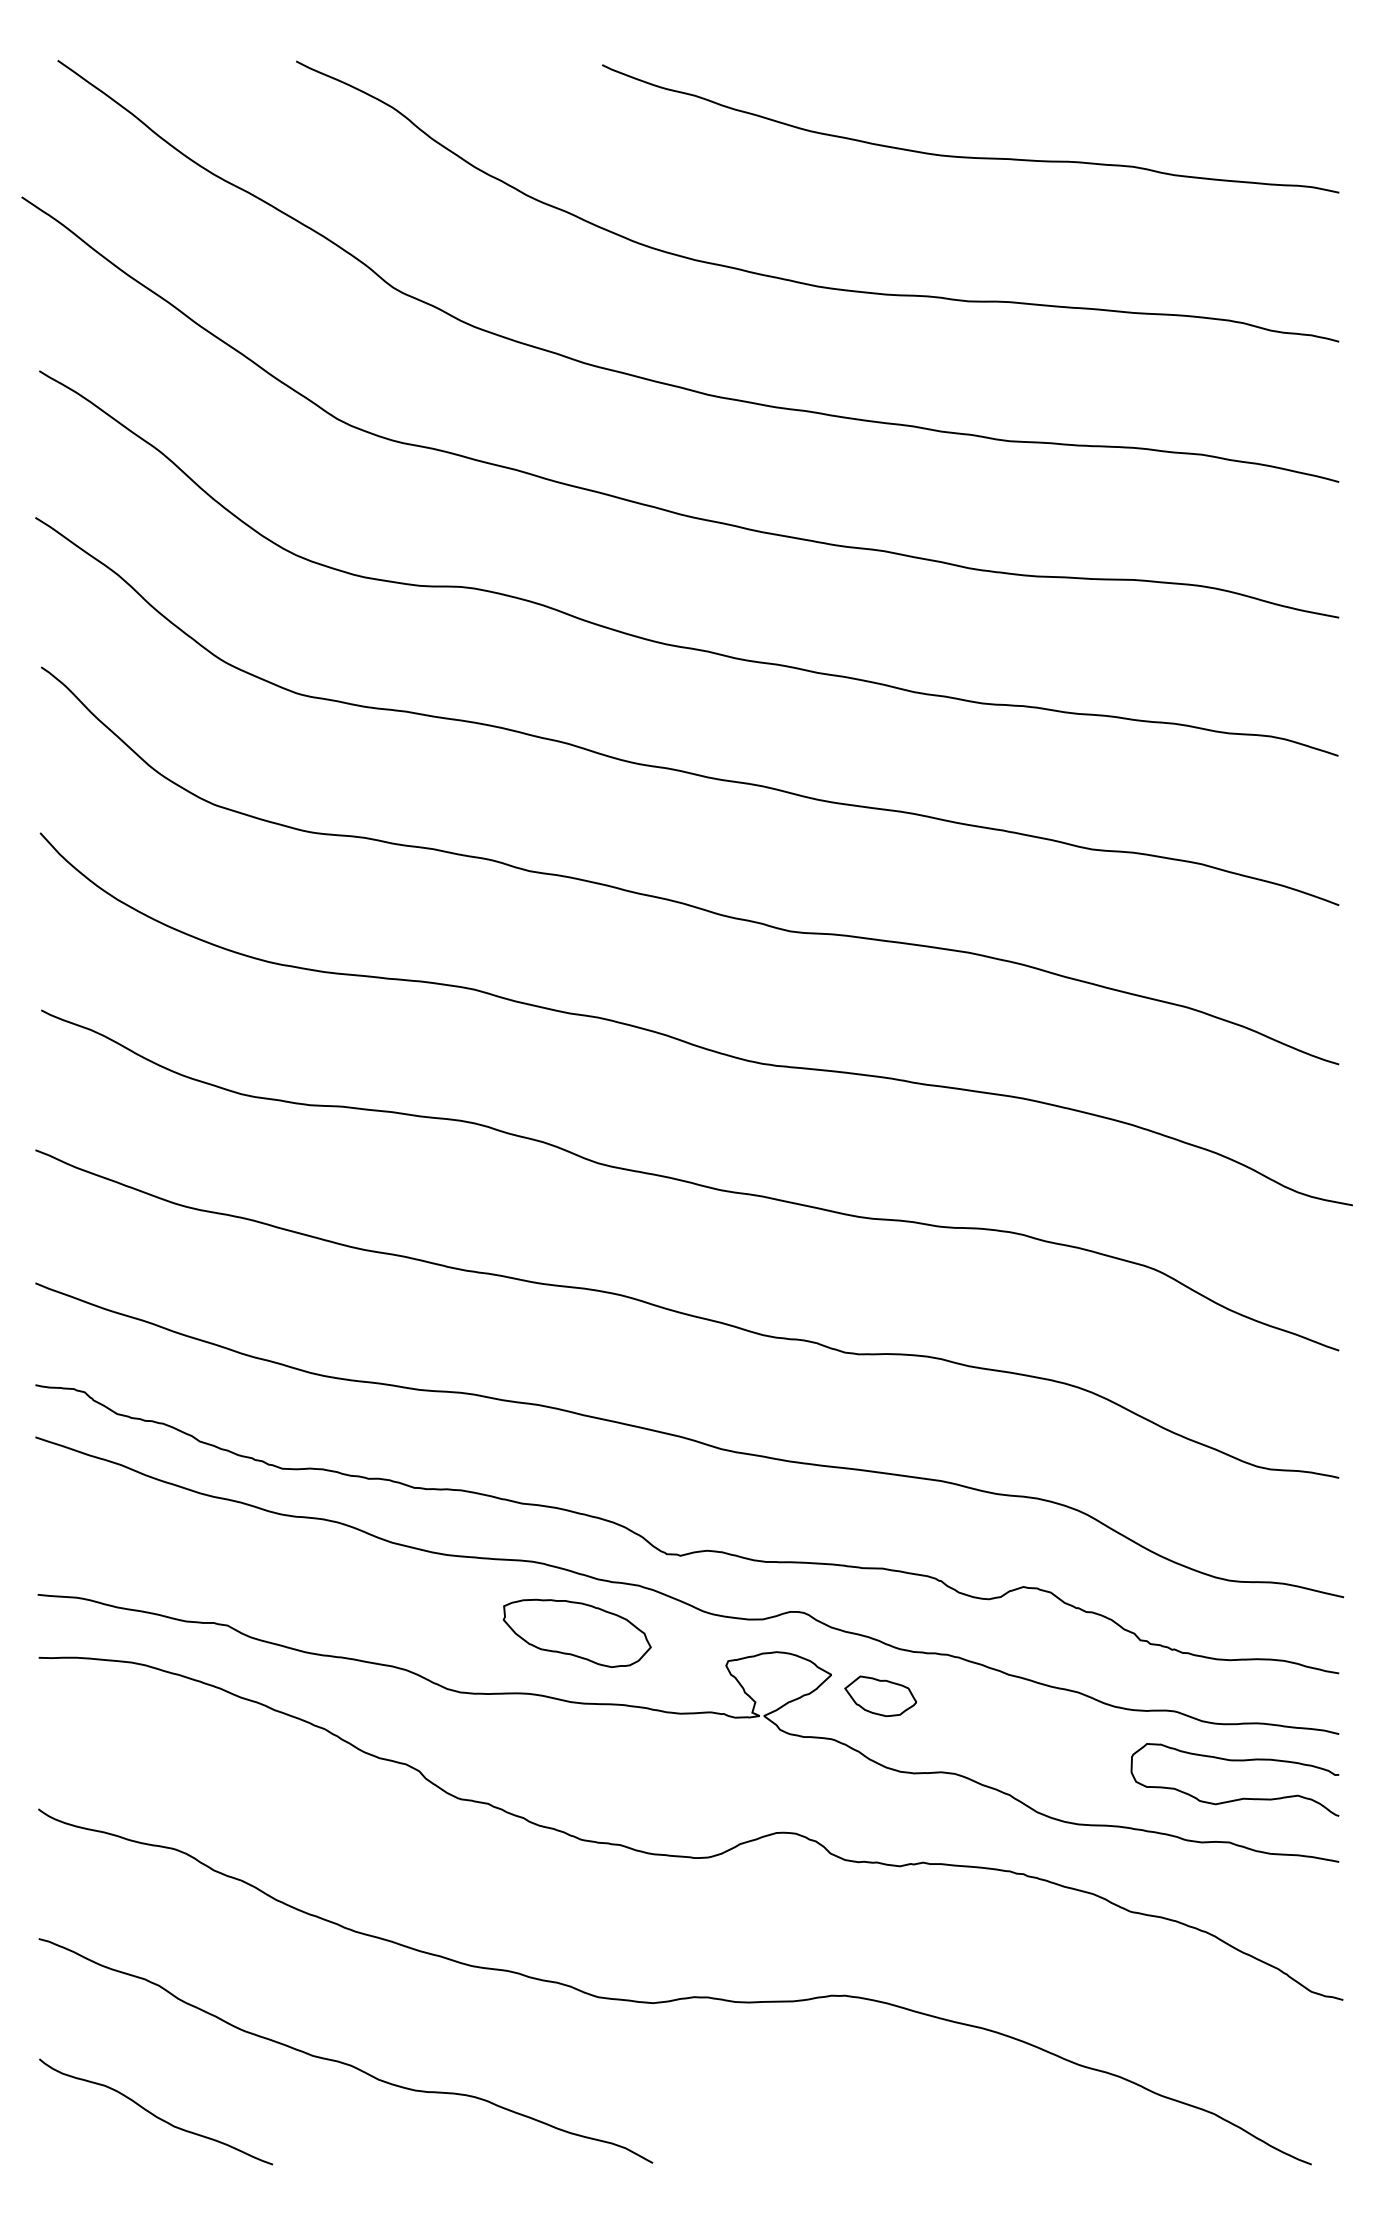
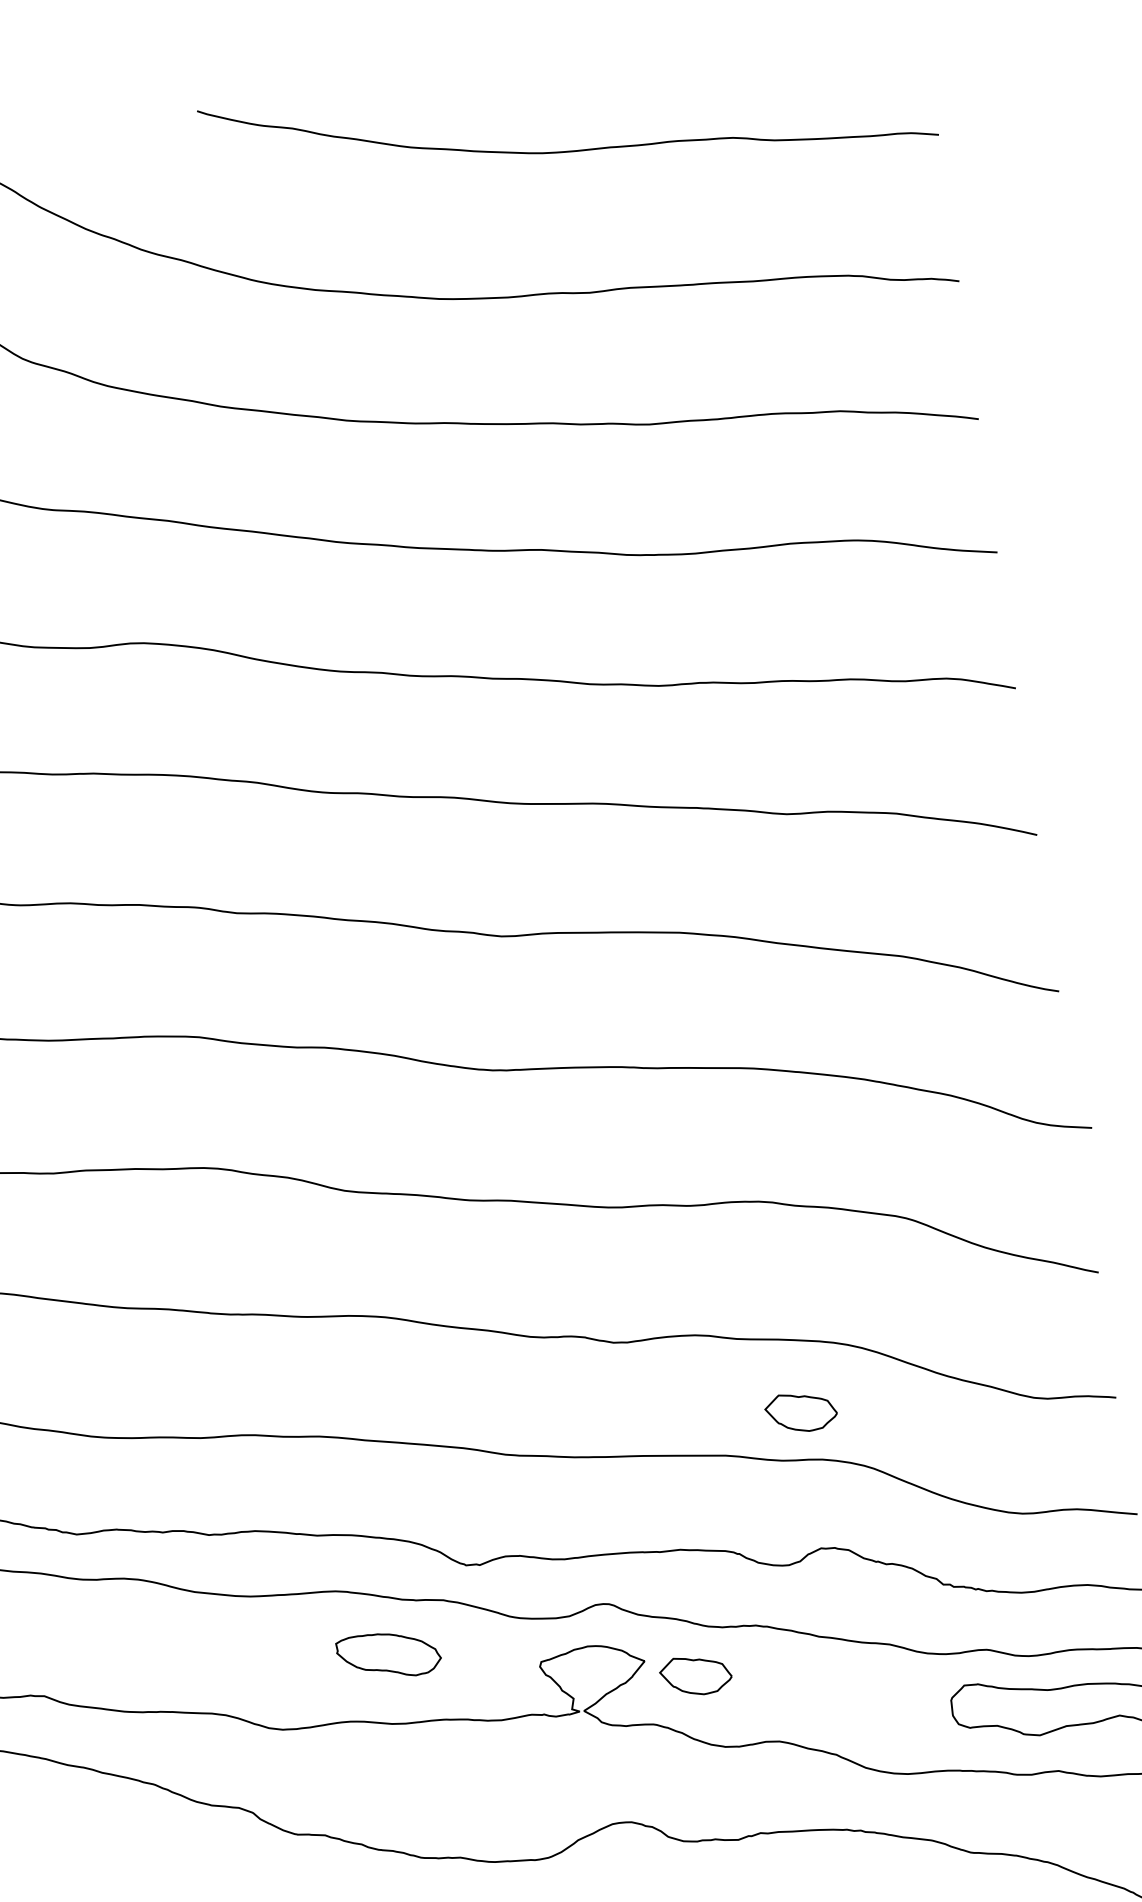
part: (1022, 1448) -> (801, 1412), added
part: (576, 1632) -> (388, 1654), size x0.7

